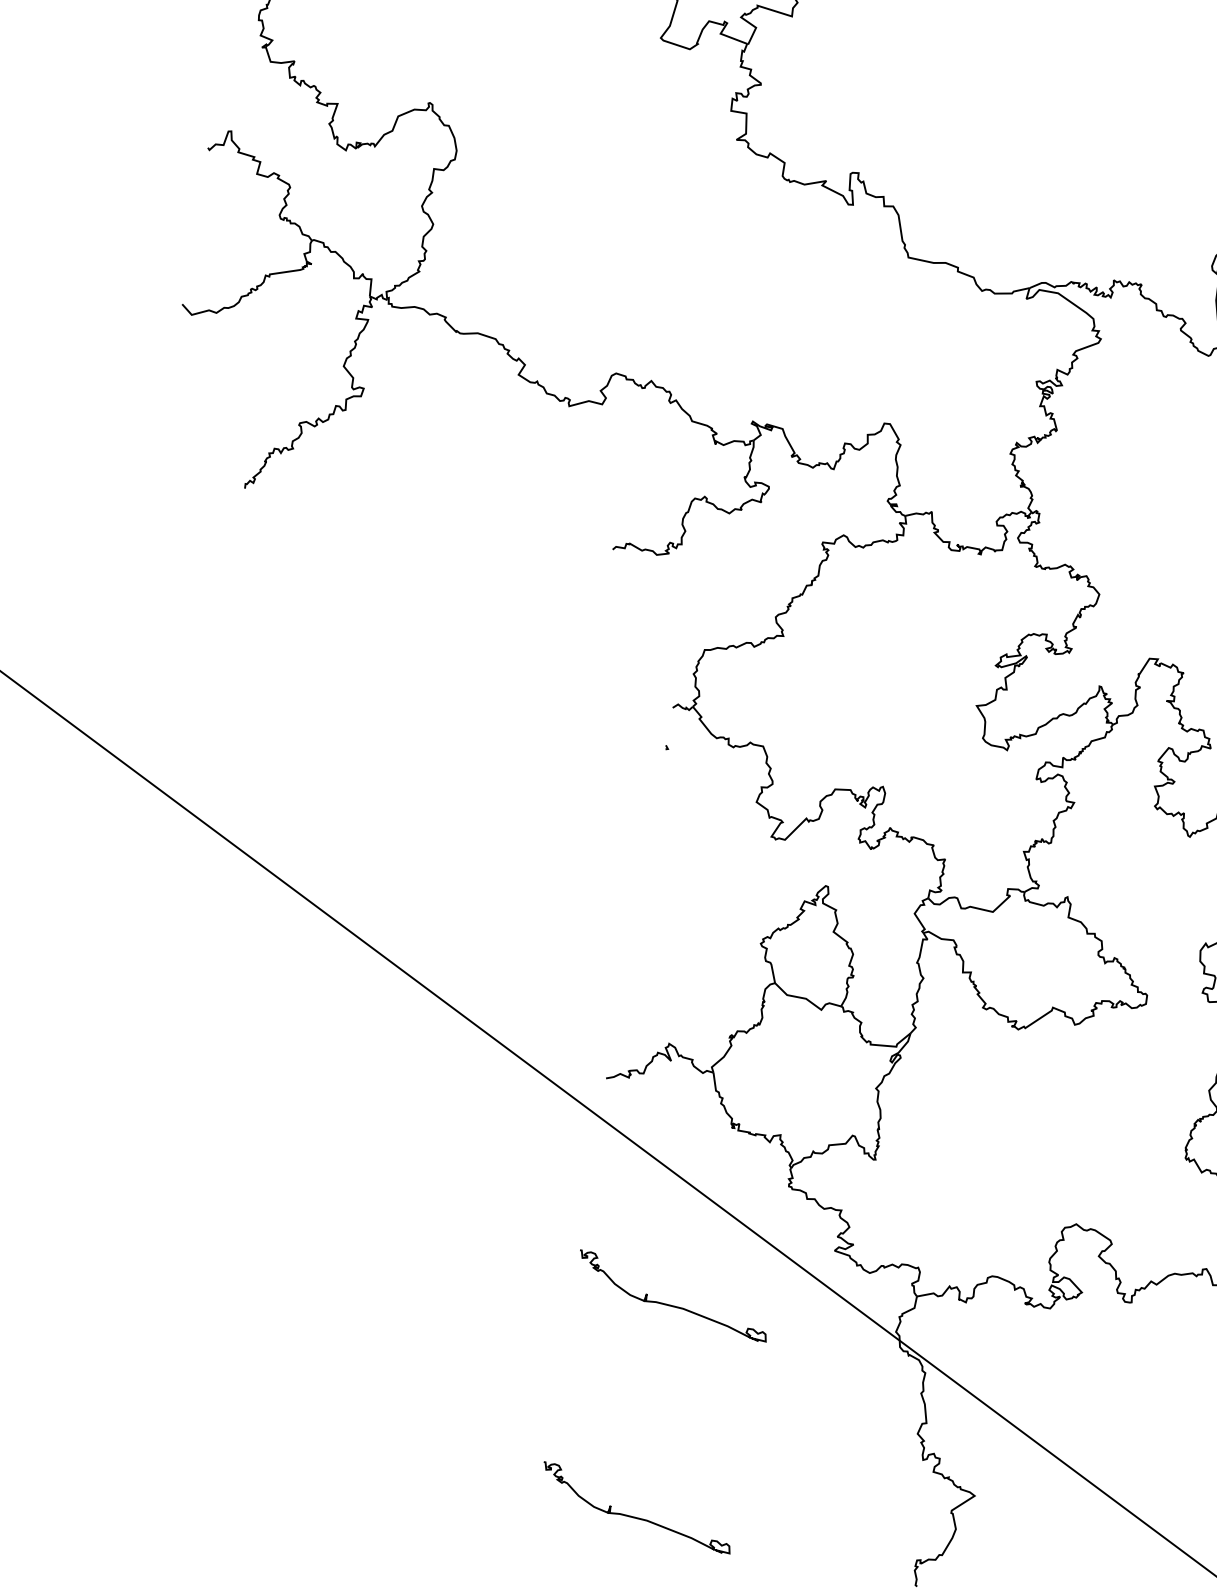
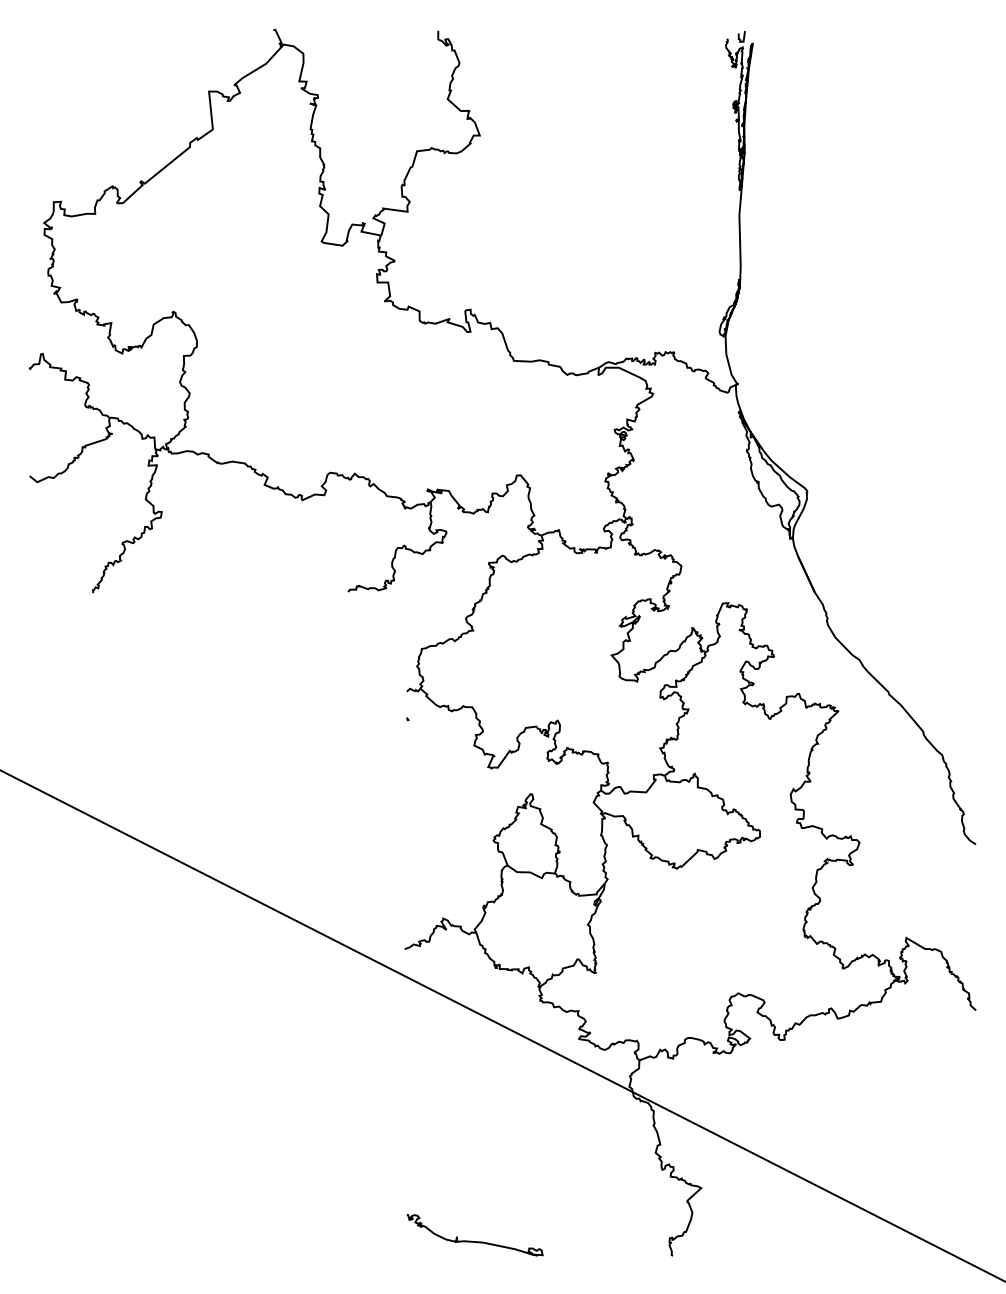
curve: (668, 1303) -> (472, 1093), removed

